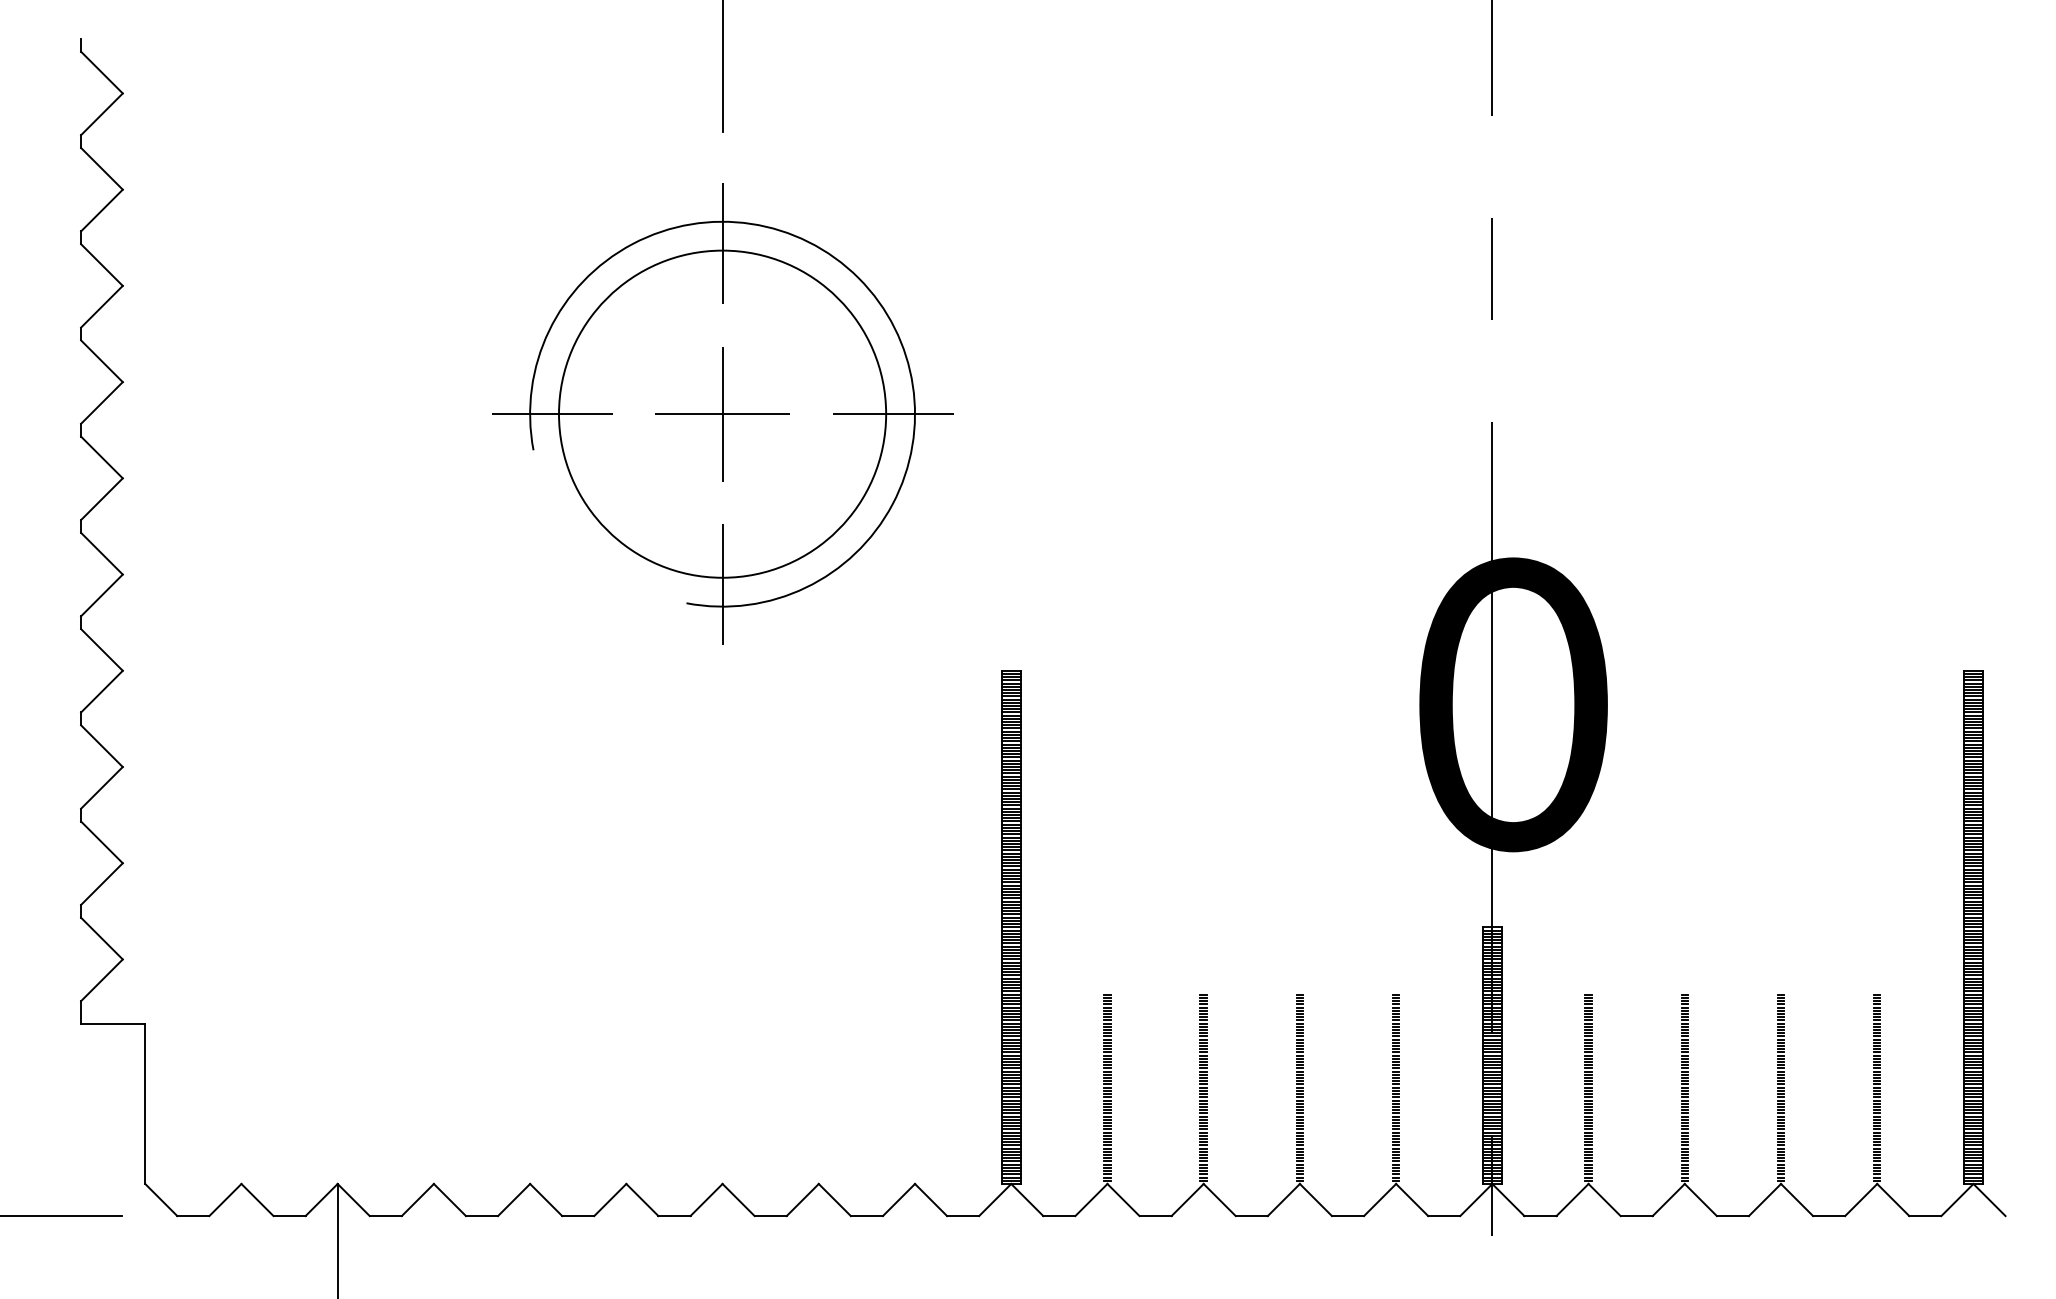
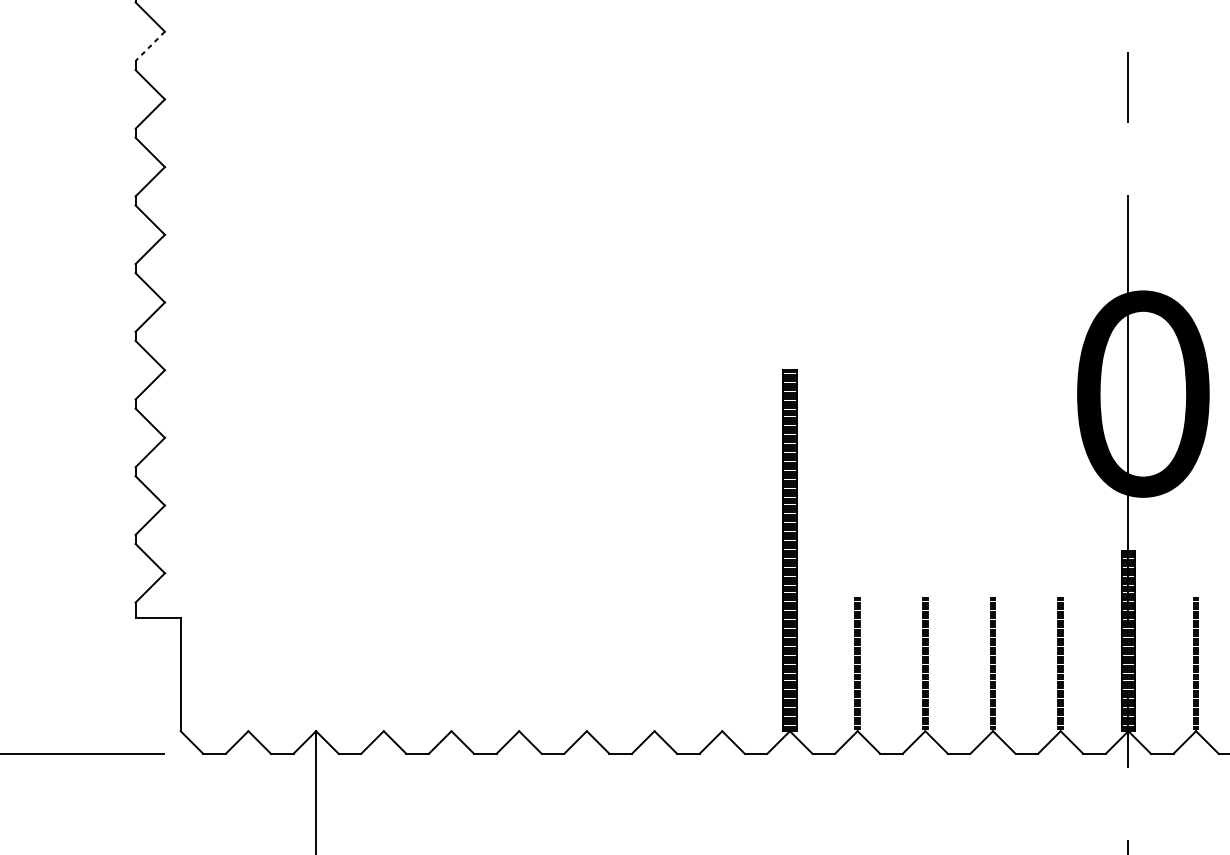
line: (101, 210) -> (149, 46), solid -> dashed
part: (722, 413) -> (586, 189), removed

